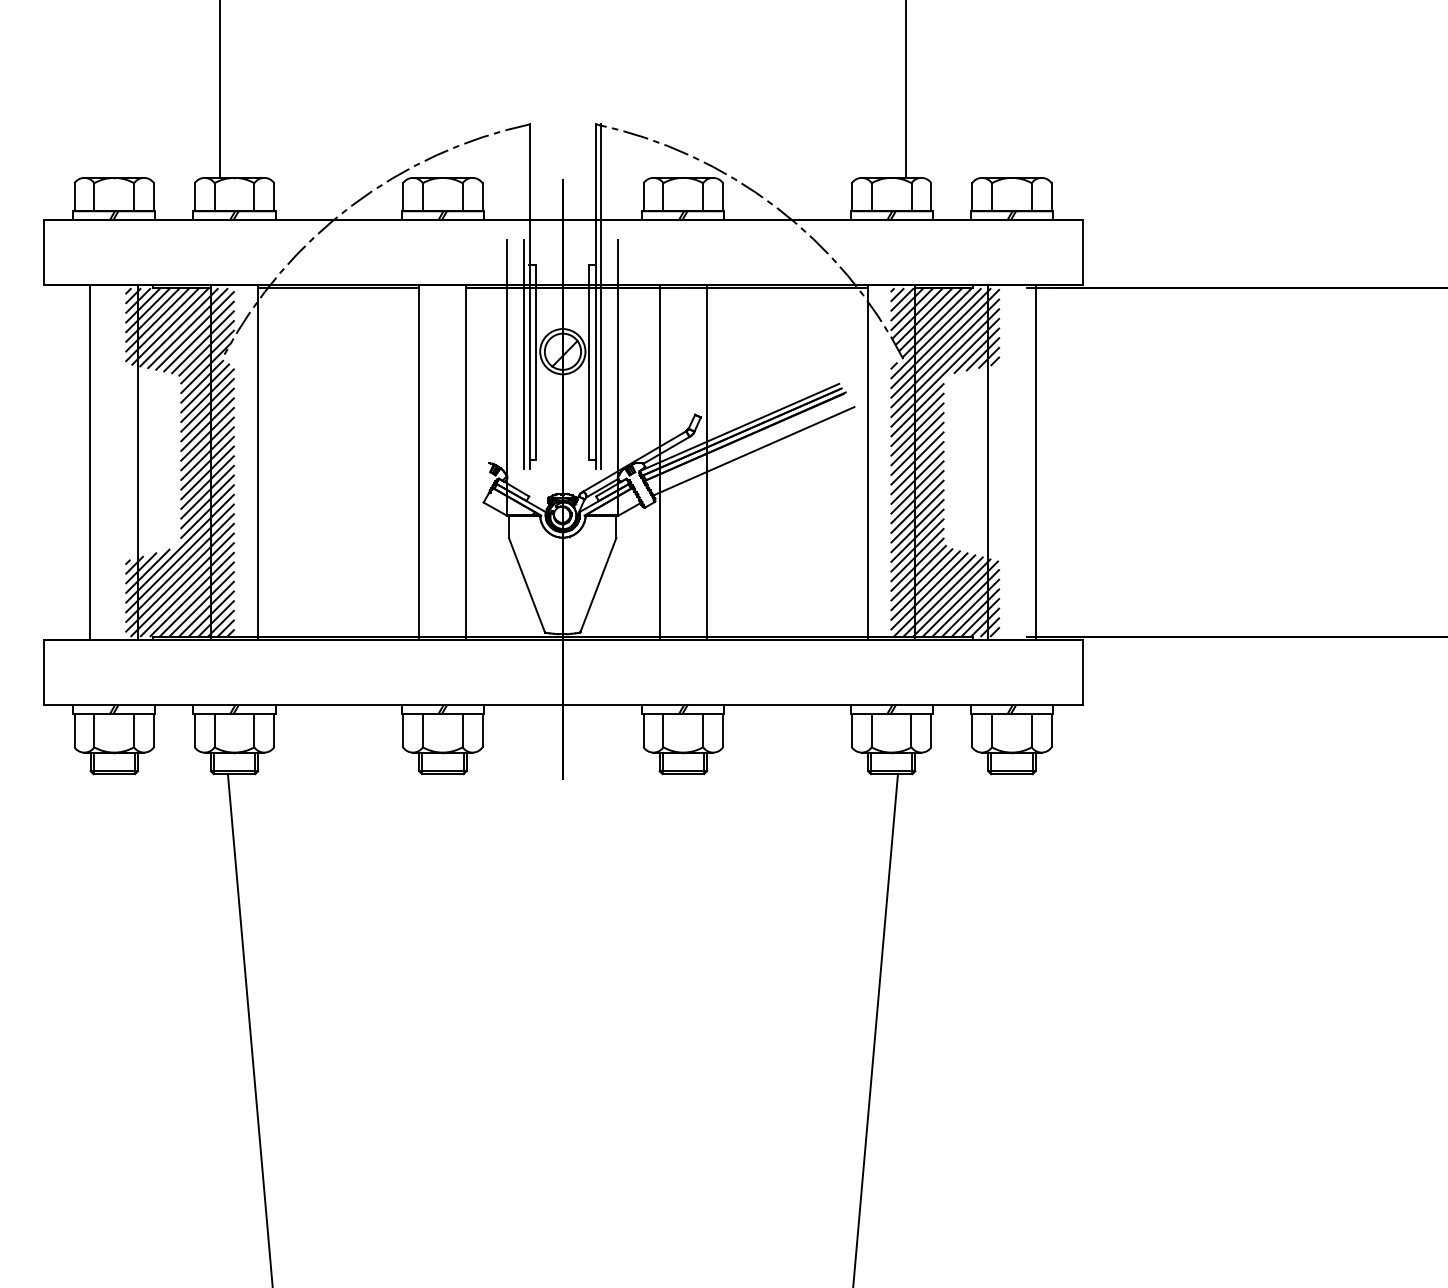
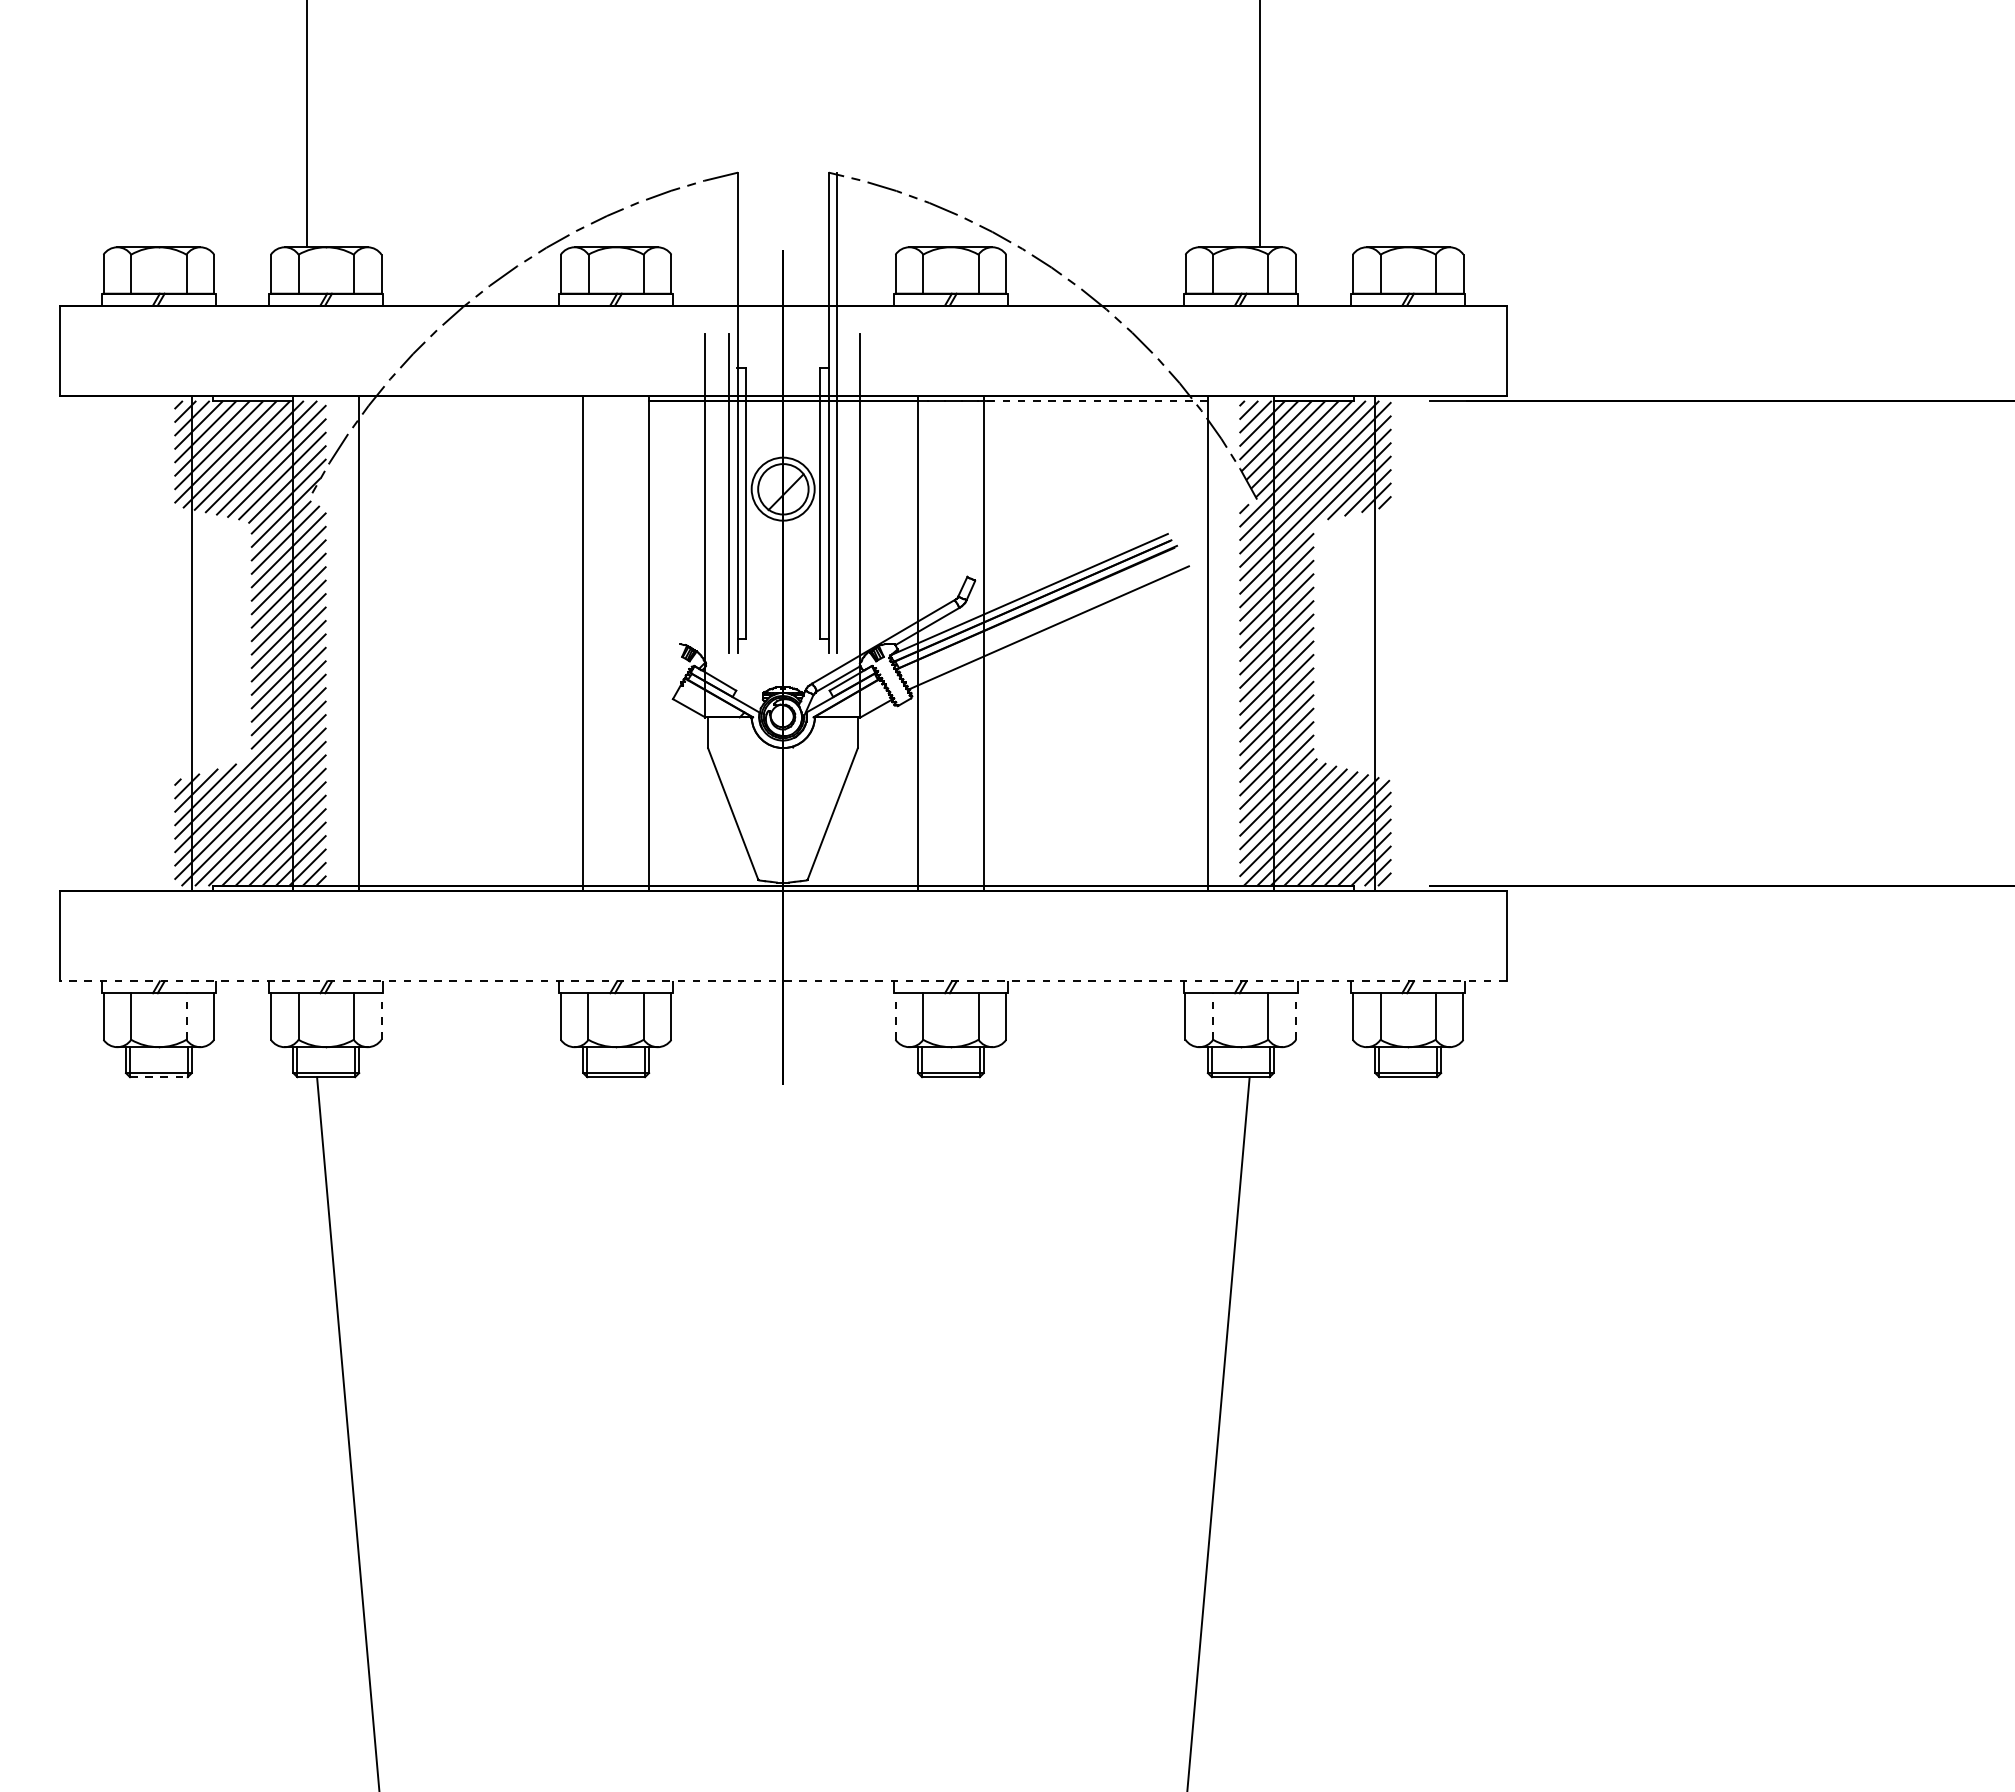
line: (338, 287) -> (471, 400), removed
line: (787, 287) -> (1095, 400), solid -> dashed
line: (90, 462) -> (125, 643), removed
line: (1035, 462) -> (1441, 643), removed
line: (562, 705) -> (782, 981), solid -> dashed
line: (134, 730) -> (186, 1016), solid -> dashed
line: (274, 730) -> (381, 1016), solid -> dashed
line: (643, 730) -> (895, 1016), solid -> dashed
line: (872, 730) -> (1213, 1016), solid -> dashed
line: (931, 730) -> (1296, 1016), solid -> dashed
line: (113, 774) -> (158, 1077), solid -> dashed

